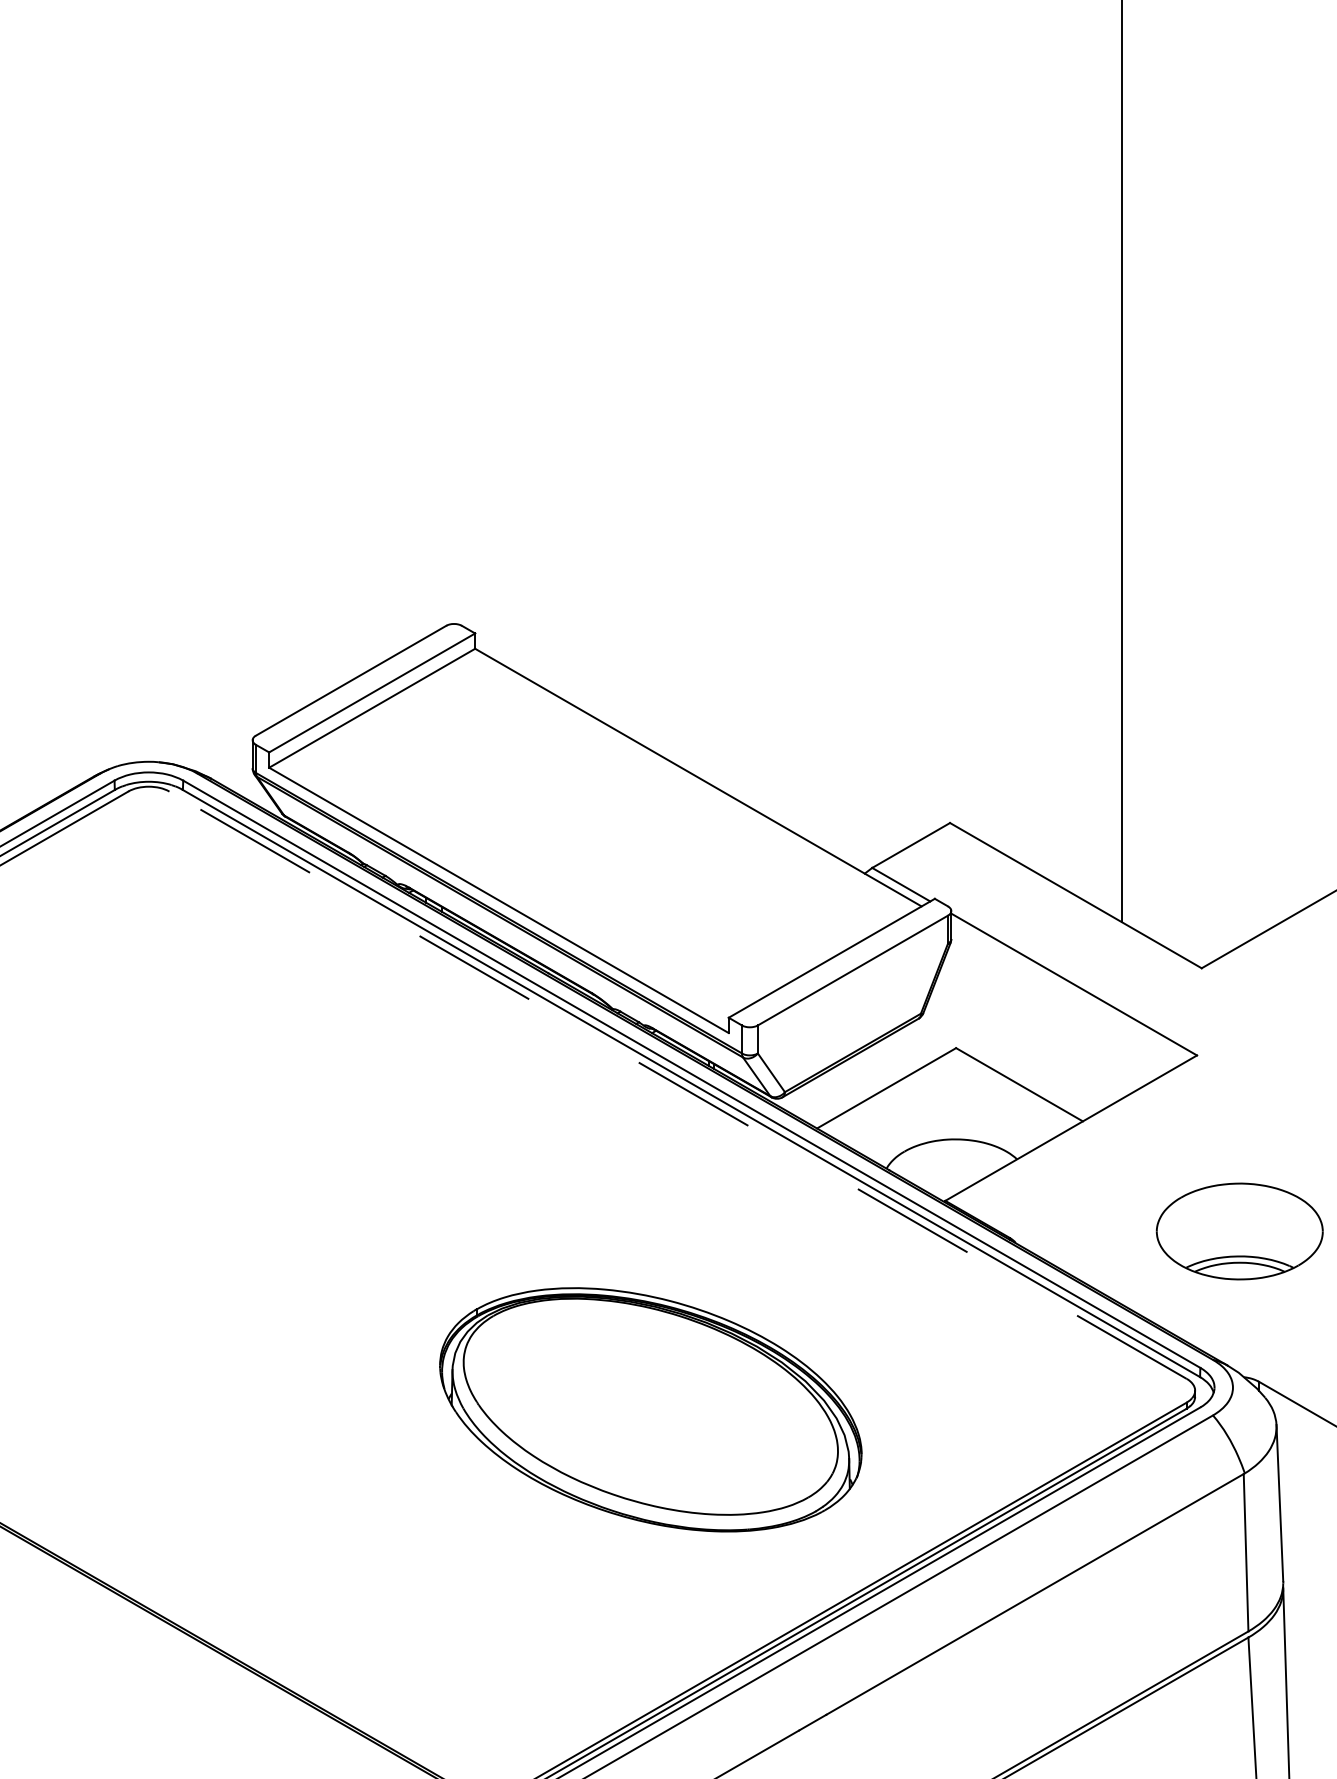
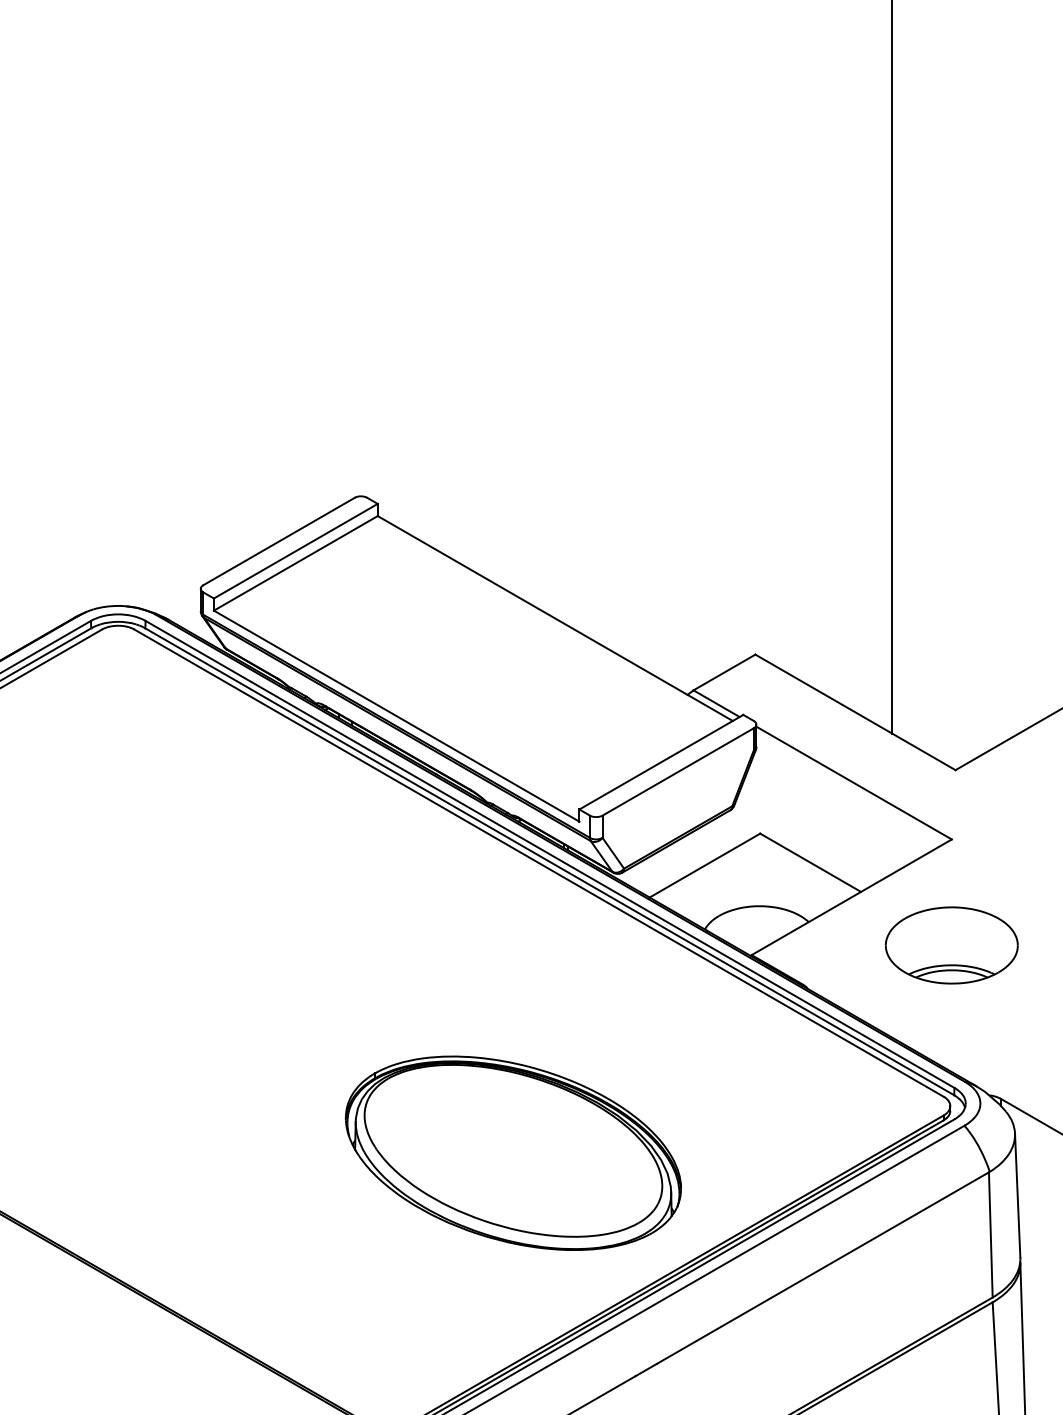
line: (677, 1084) -> (538, 862), dashed -> solid
part: (1239, 1231) -> (951, 945), moved
part: (649, 1408) -> (512, 1152), moved

